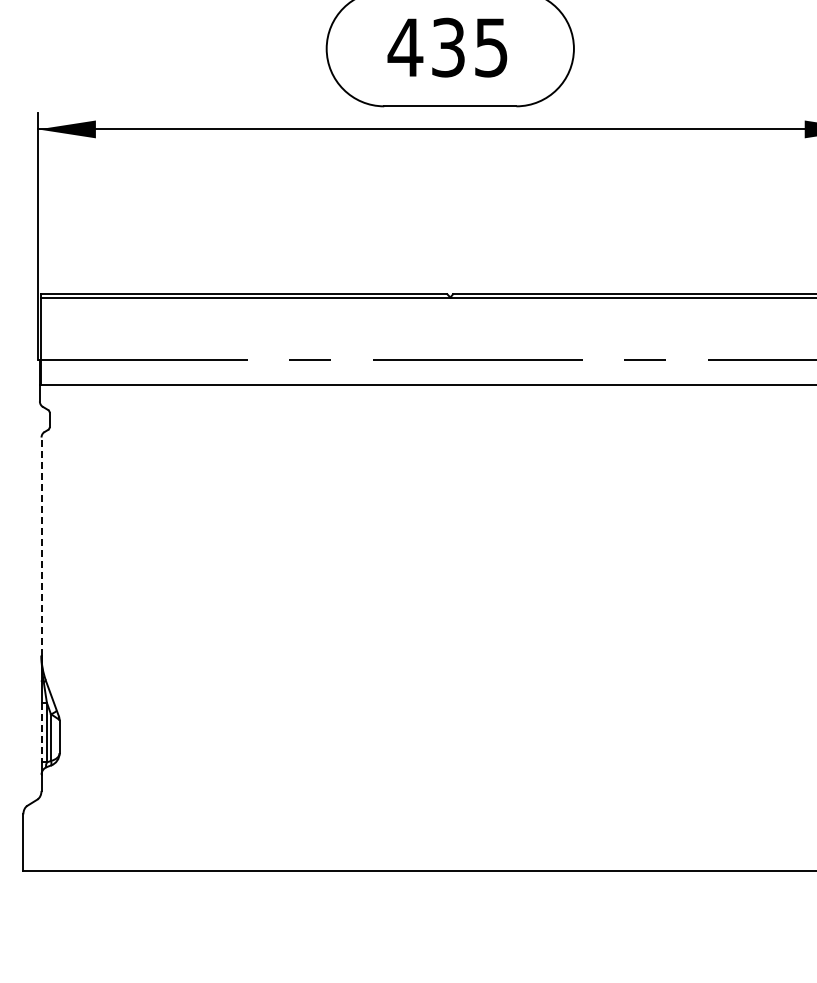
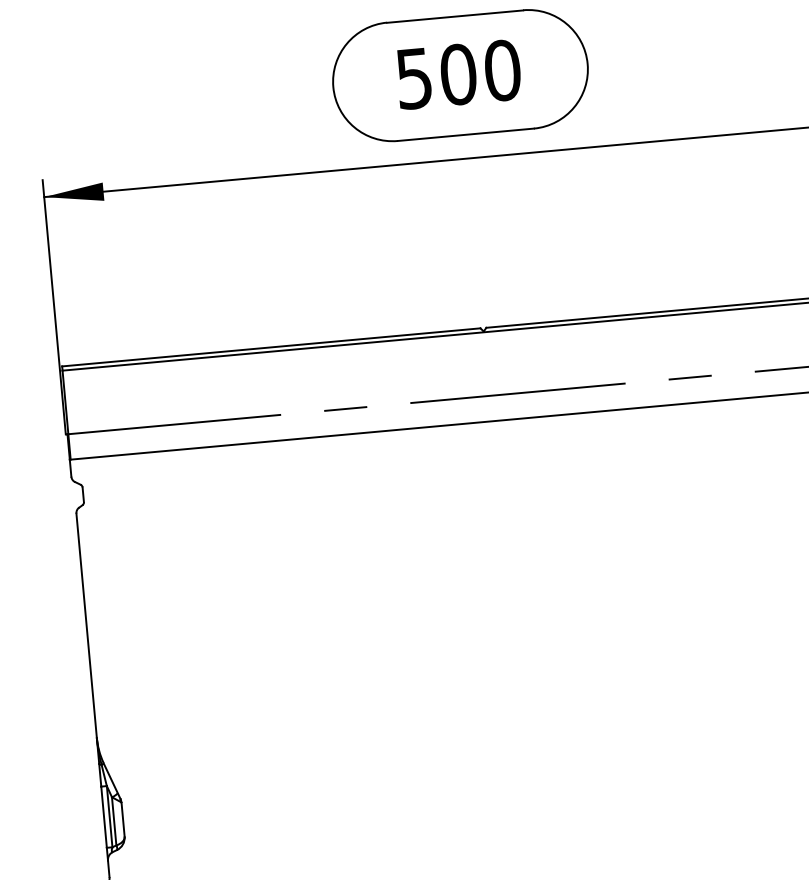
text: (447, 47) -> (457, 74), 435 -> 500
line: (41, 546) -> (86, 625), dashed -> solid
line: (41, 732) -> (104, 817), dashed -> solid

